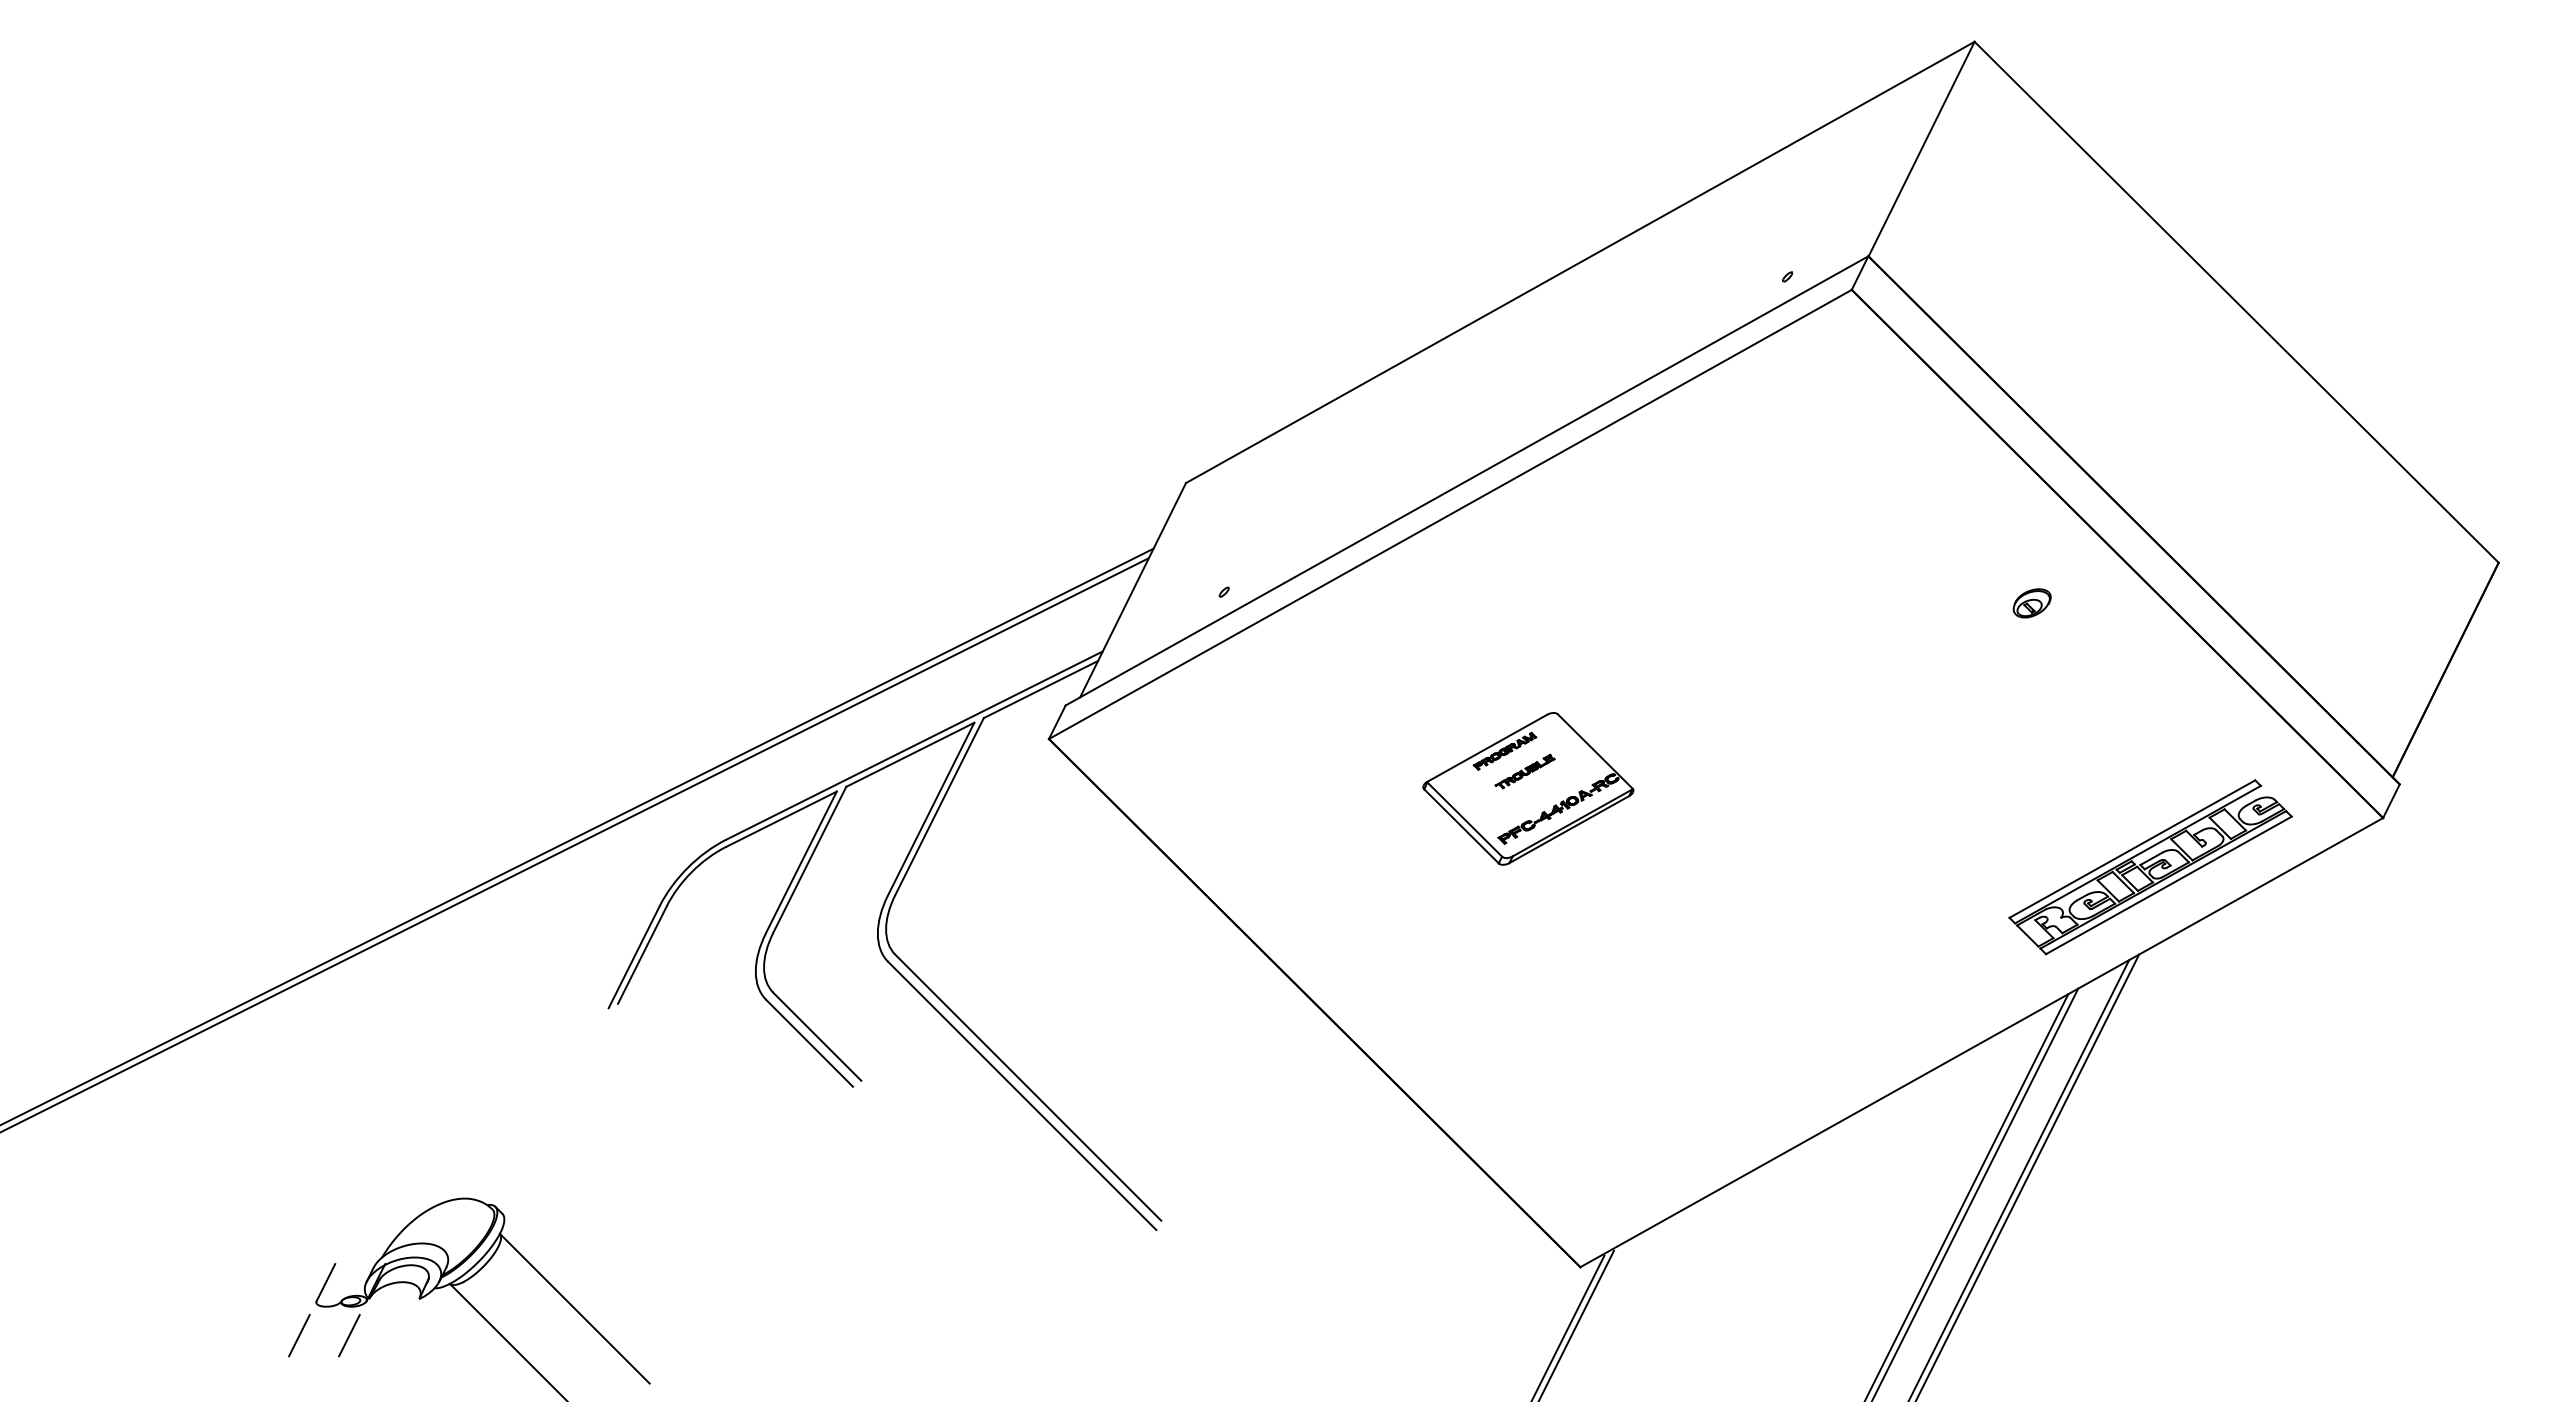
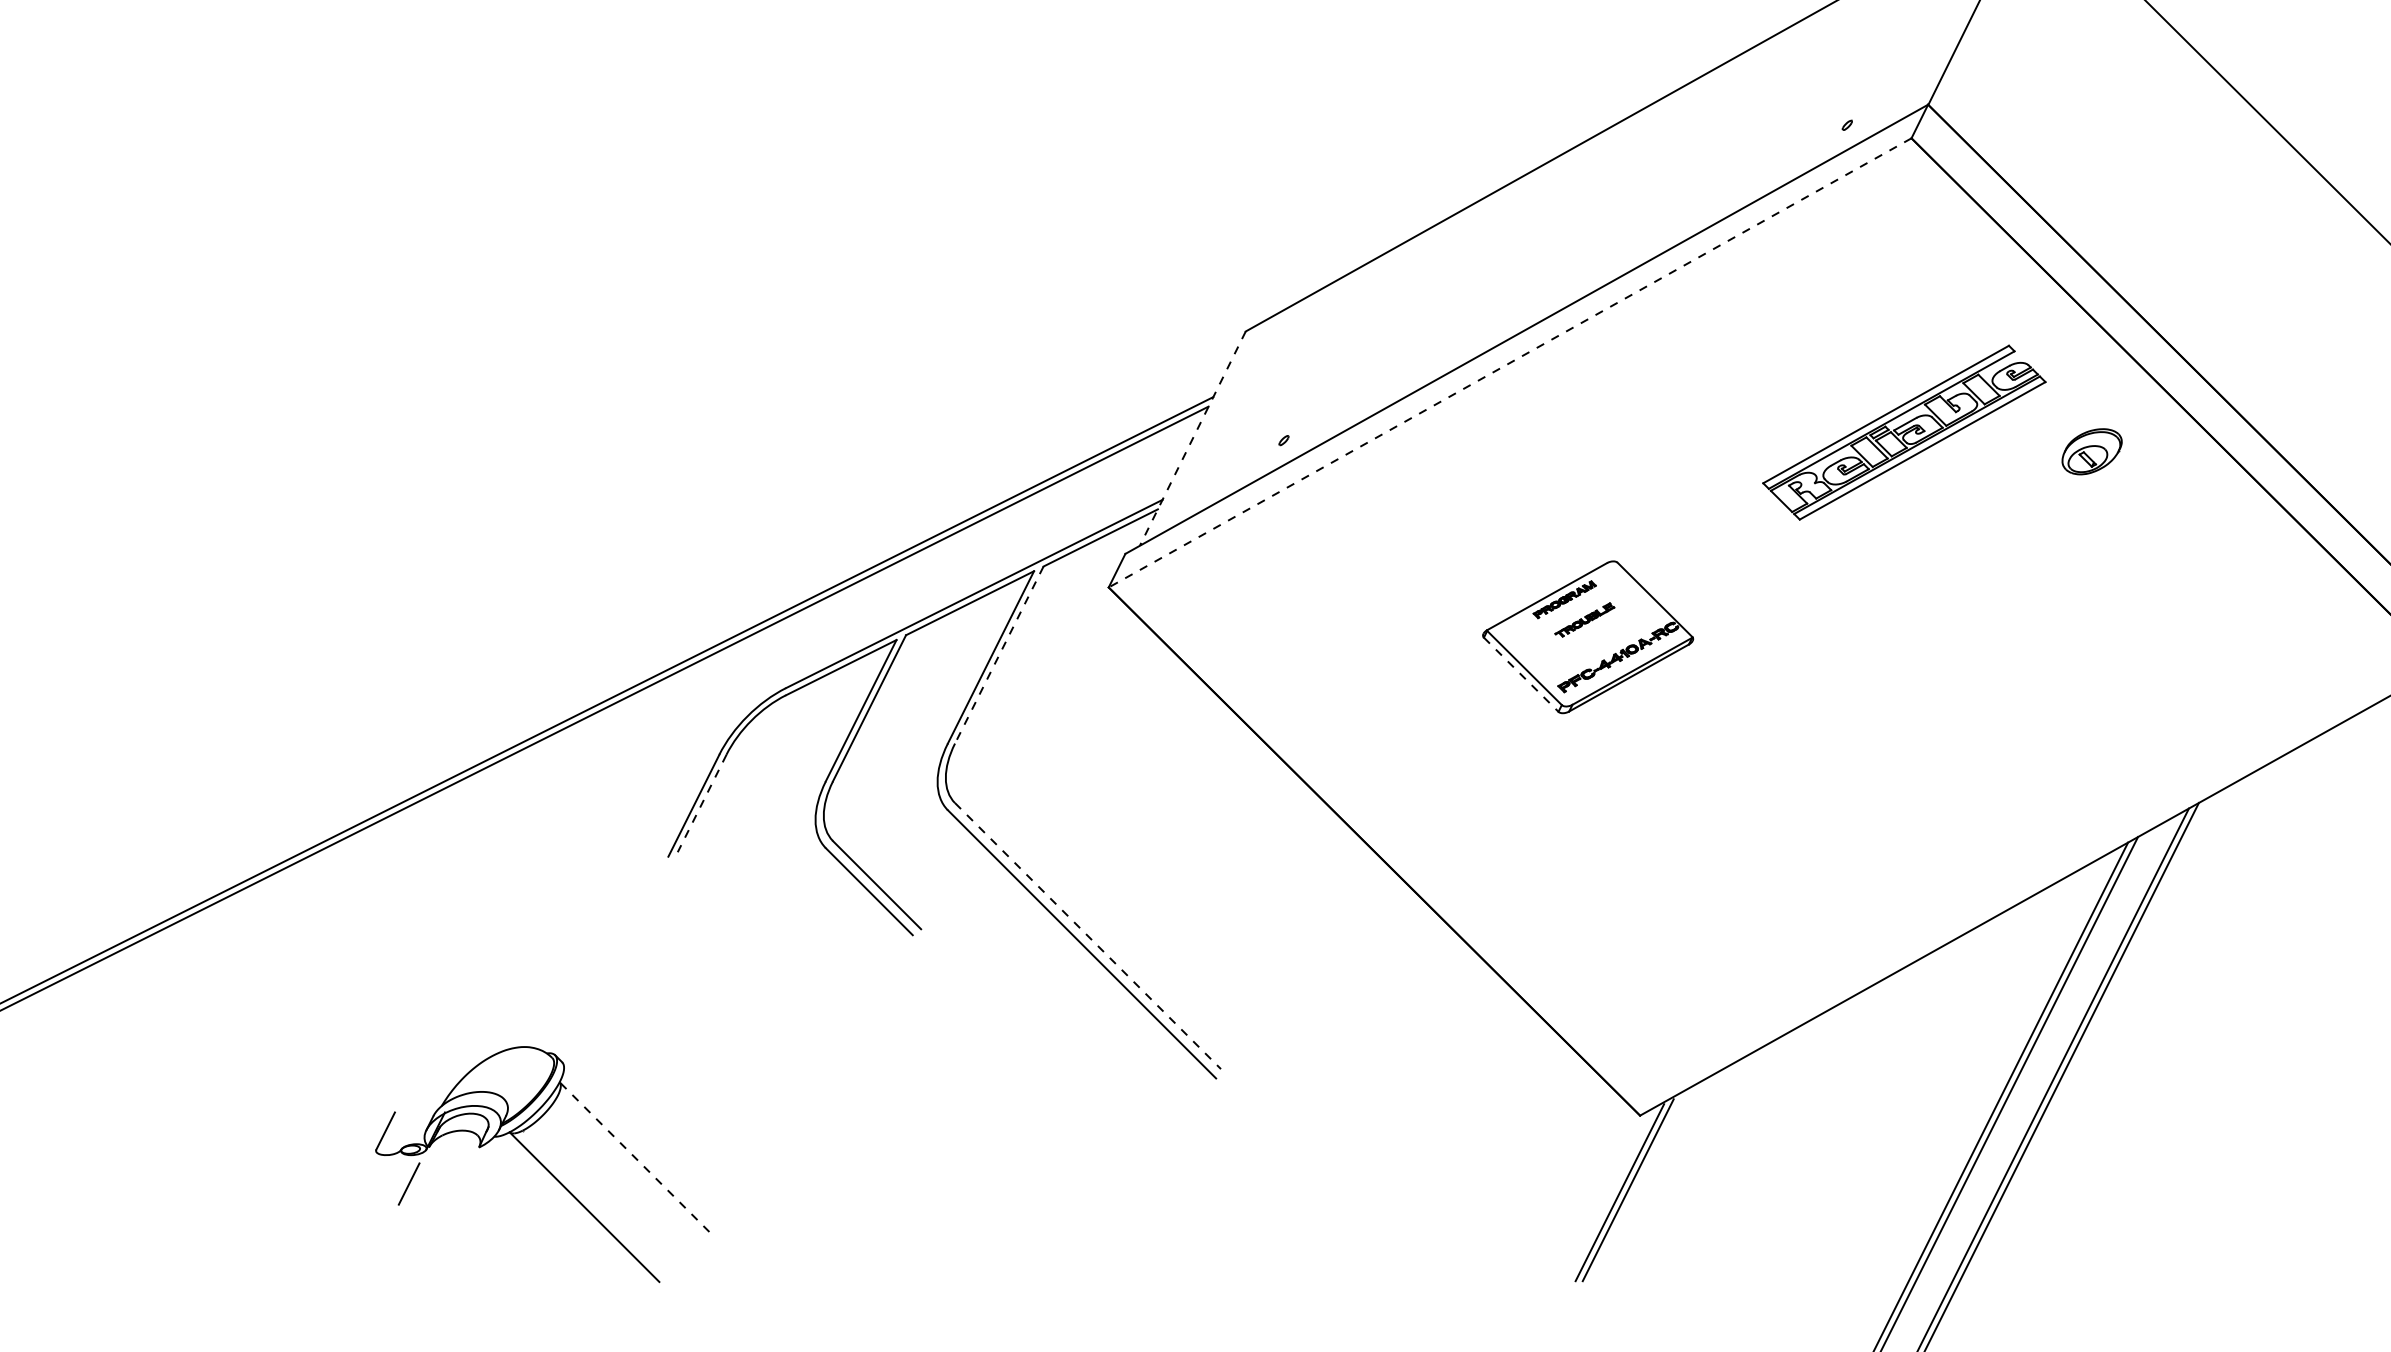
line: (1450, 514) -> (1510, 362), solid -> dashed
line: (1132, 590) -> (1192, 438), solid -> dashed
part: (2031, 603) -> (2091, 451), size x1.6
line: (939, 806) -> (999, 654), solid -> dashed
line: (1461, 826) -> (1521, 674), solid -> dashed
part: (2150, 867) -> (1904, 432), moved
line: (642, 955) -> (702, 803), solid -> dashed
line: (1028, 1088) -> (1088, 936), solid -> dashed
line: (574, 1308) -> (634, 1156), solid -> dashed
line: (299, 1335) -> (359, 1183), removed

